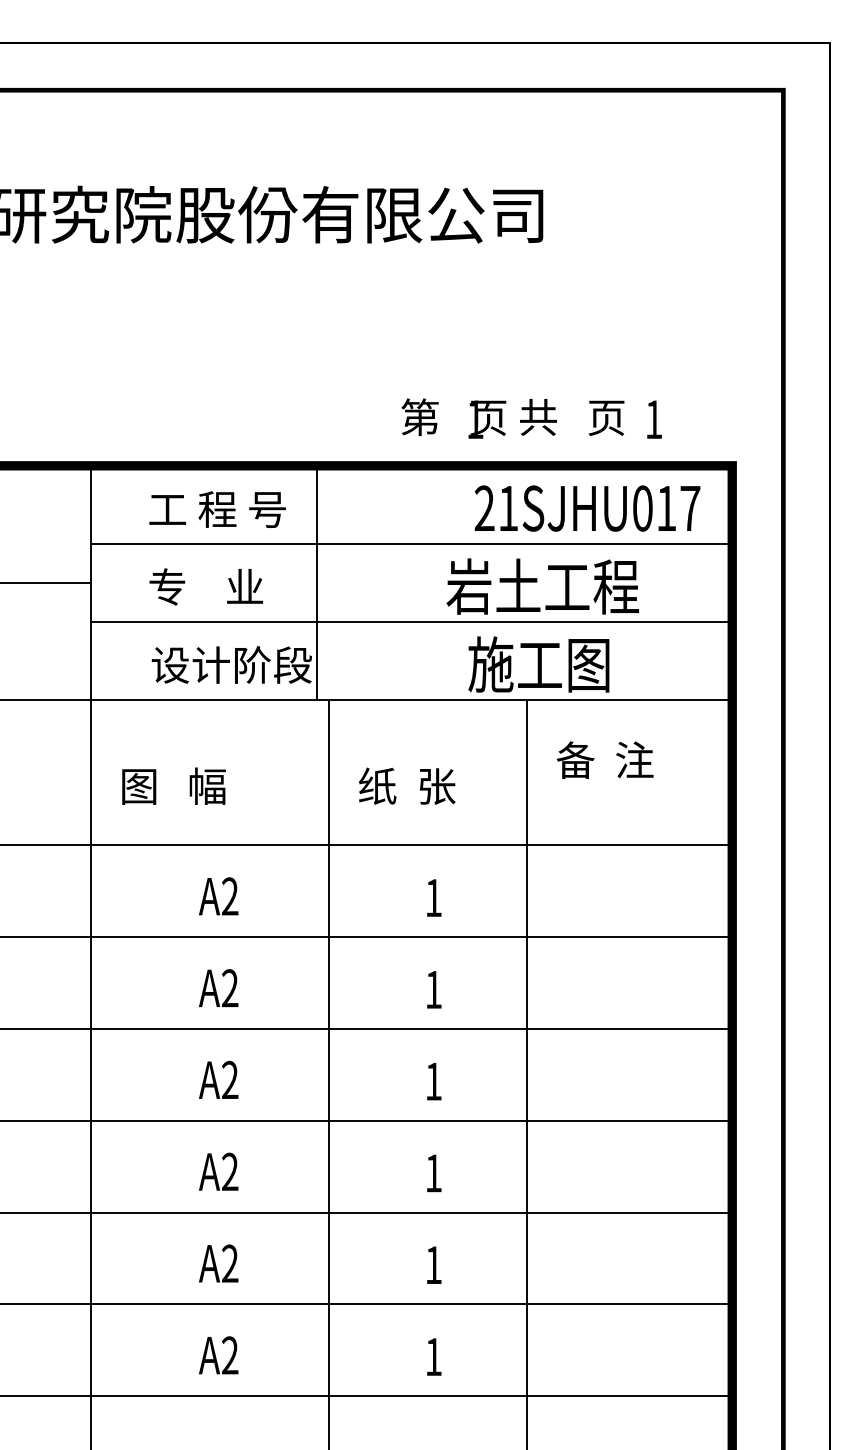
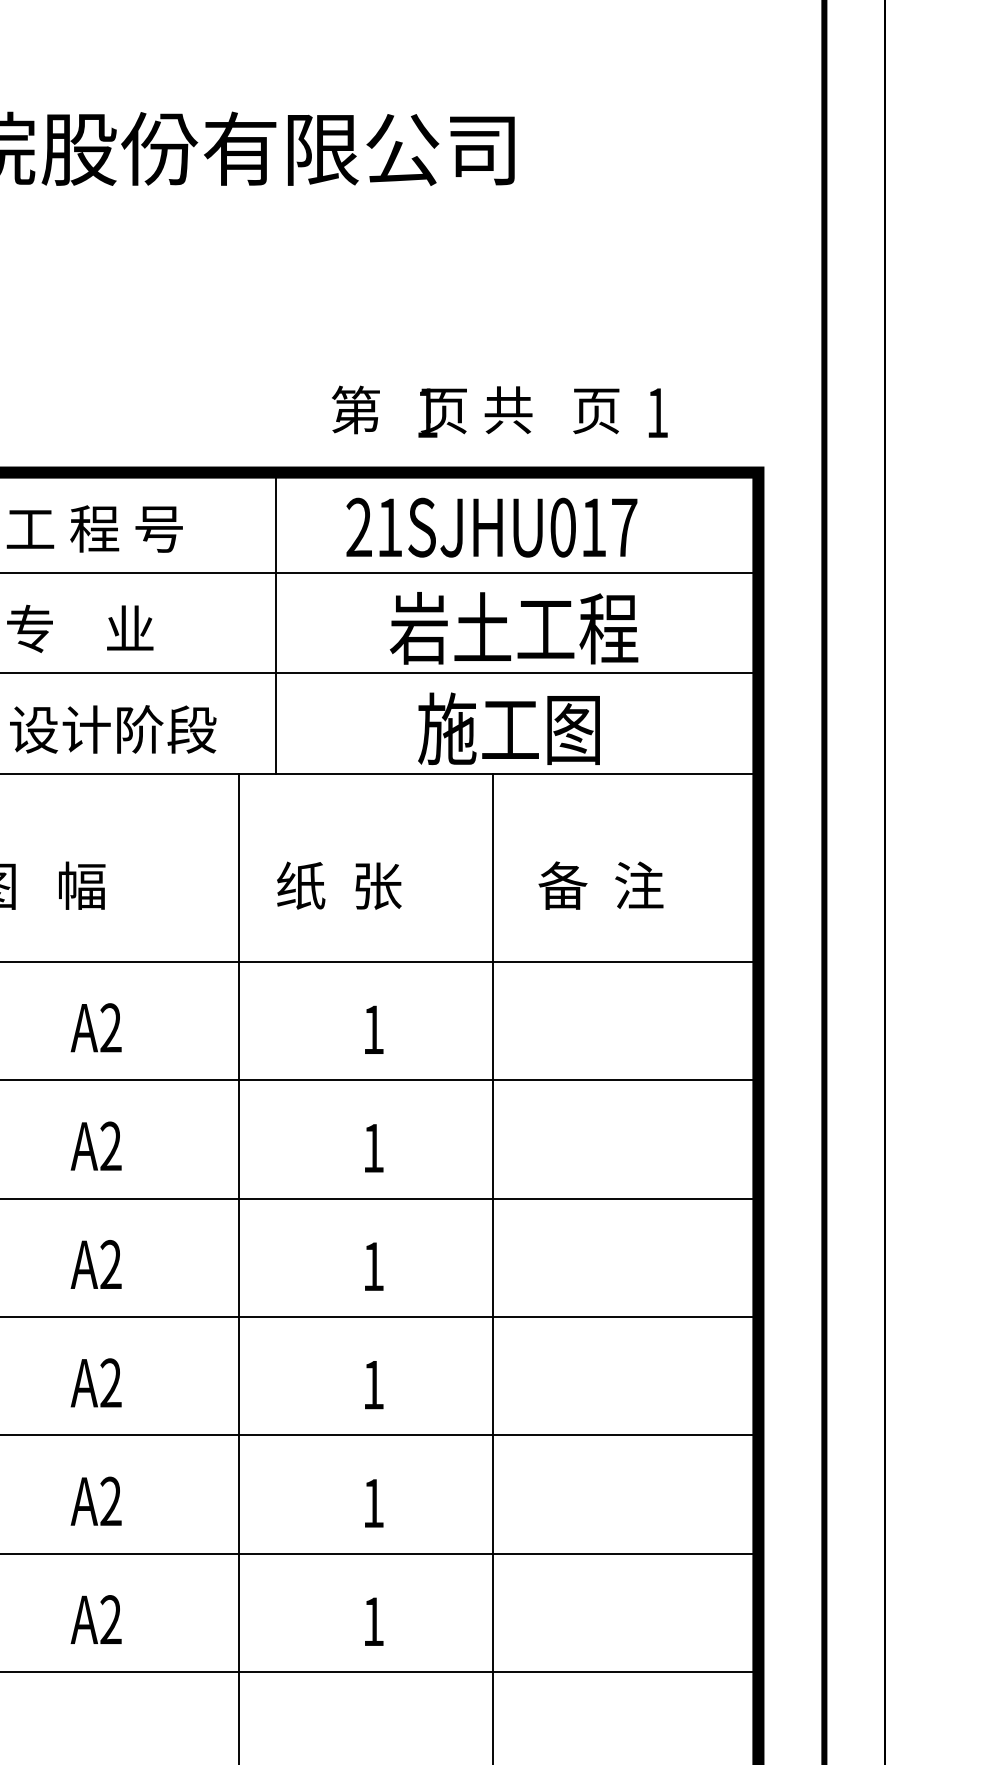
text: (587, 508) -> (491, 527), moved
line: (317, 582) -> (276, 623), moved
text: (605, 759) -> (601, 884), moved

